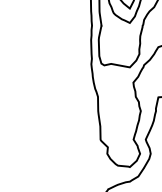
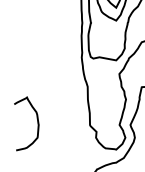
curve: (41, 137) -> (37, 123), added

